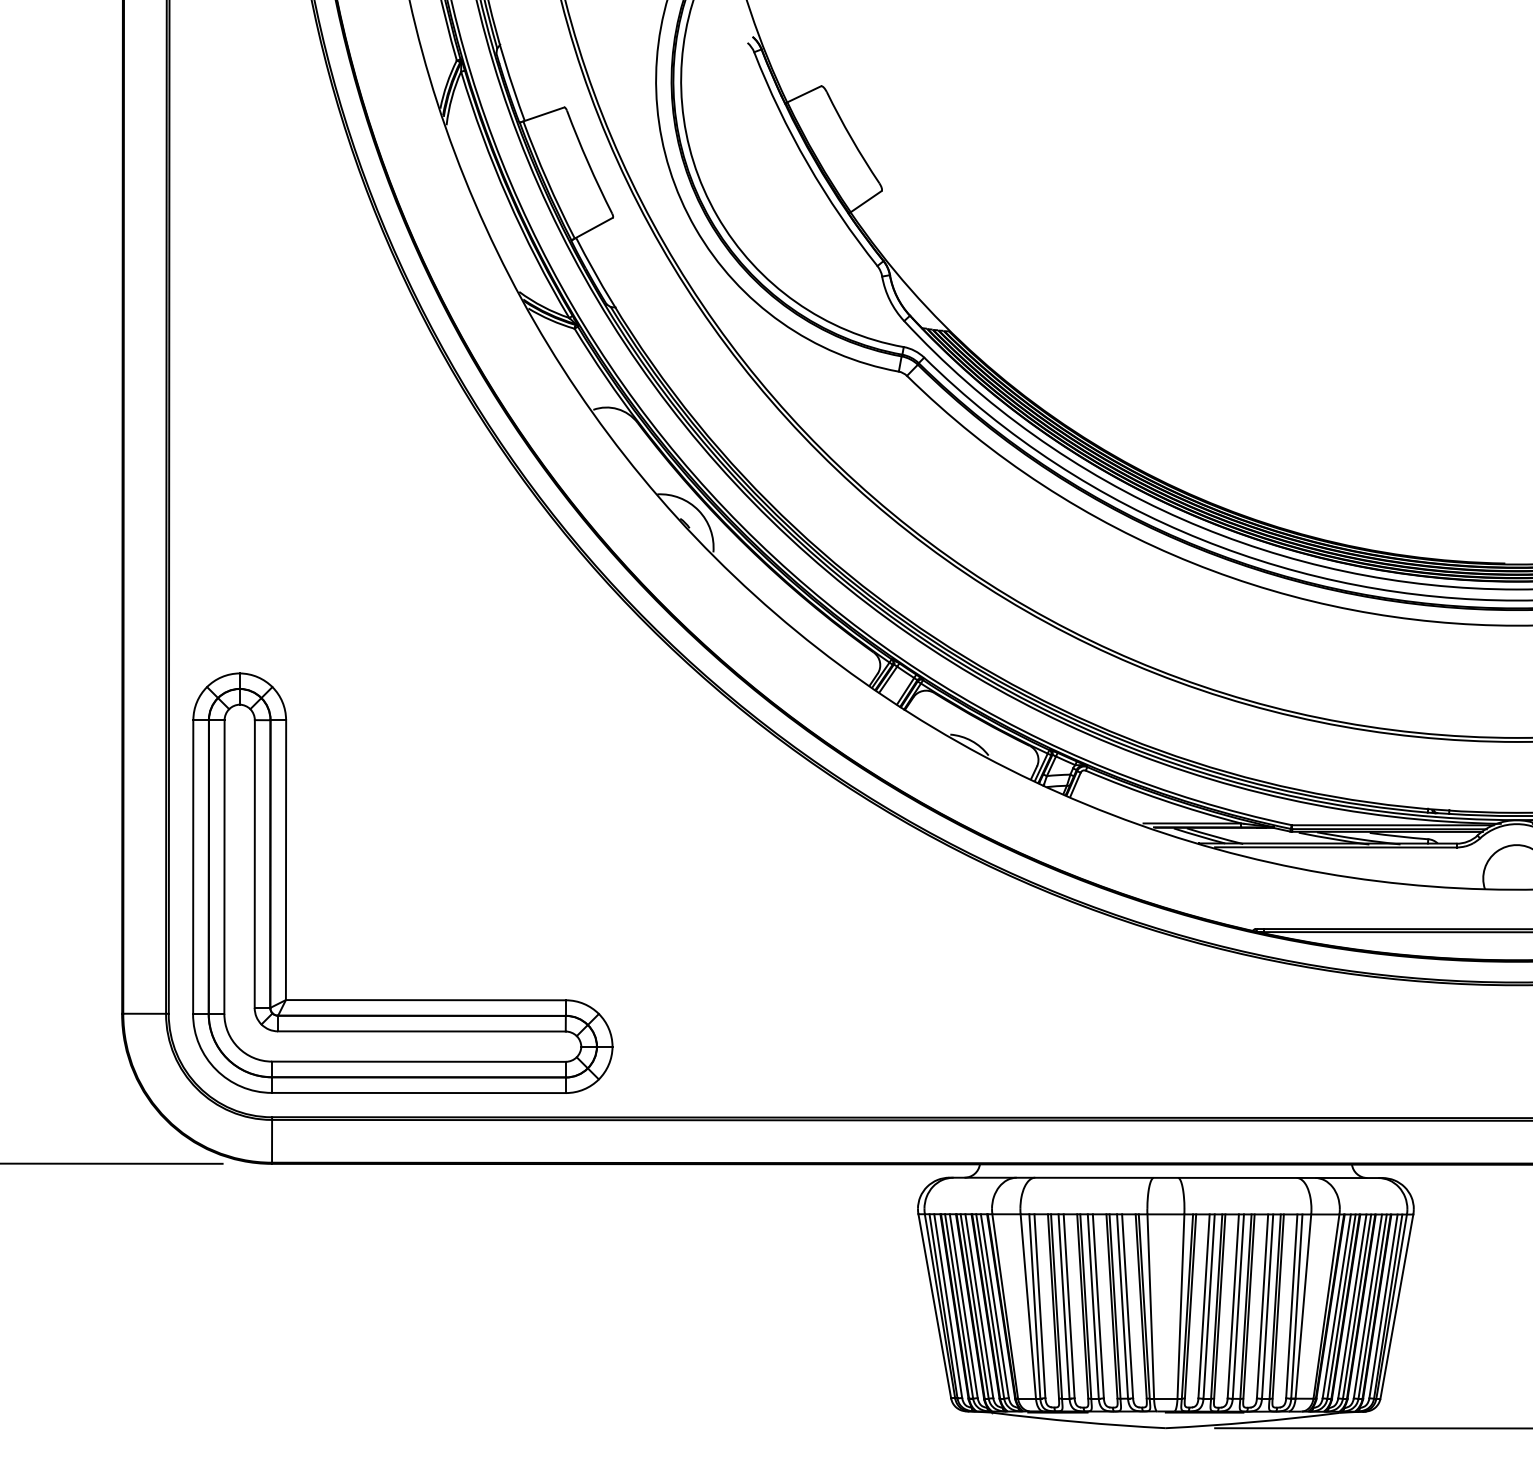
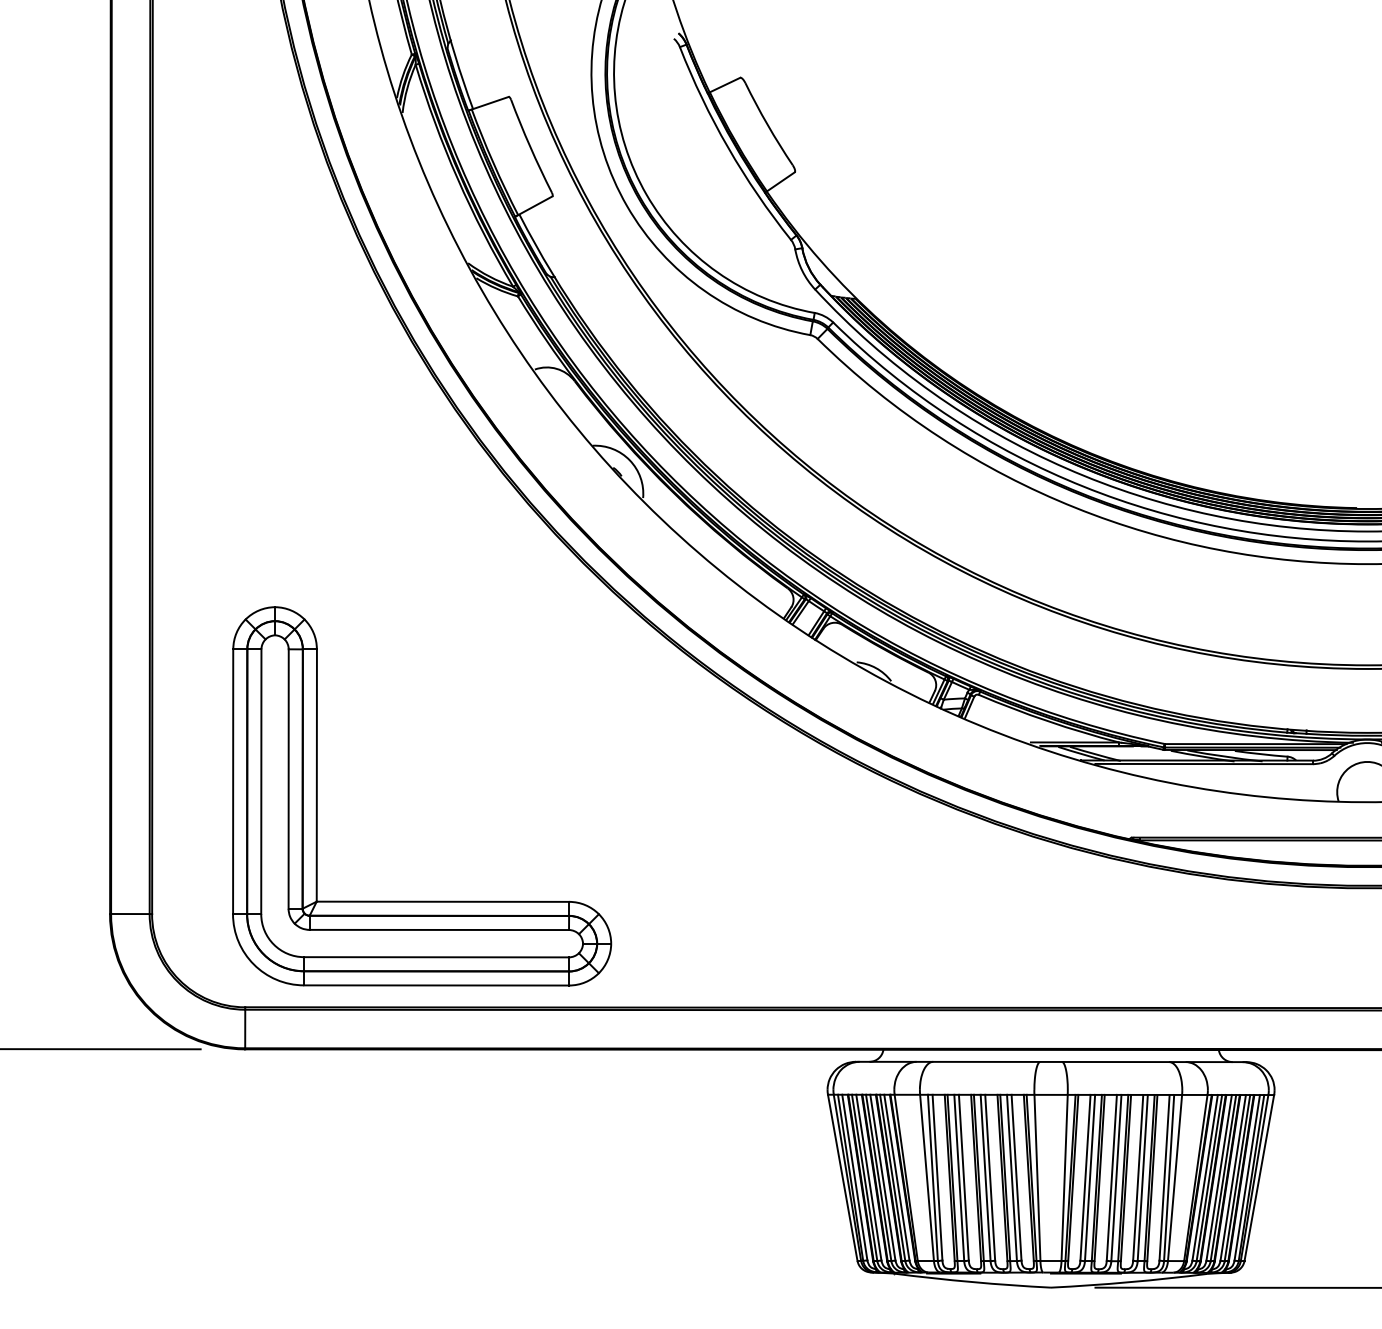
part: (403, 998) -> (422, 900), moved

